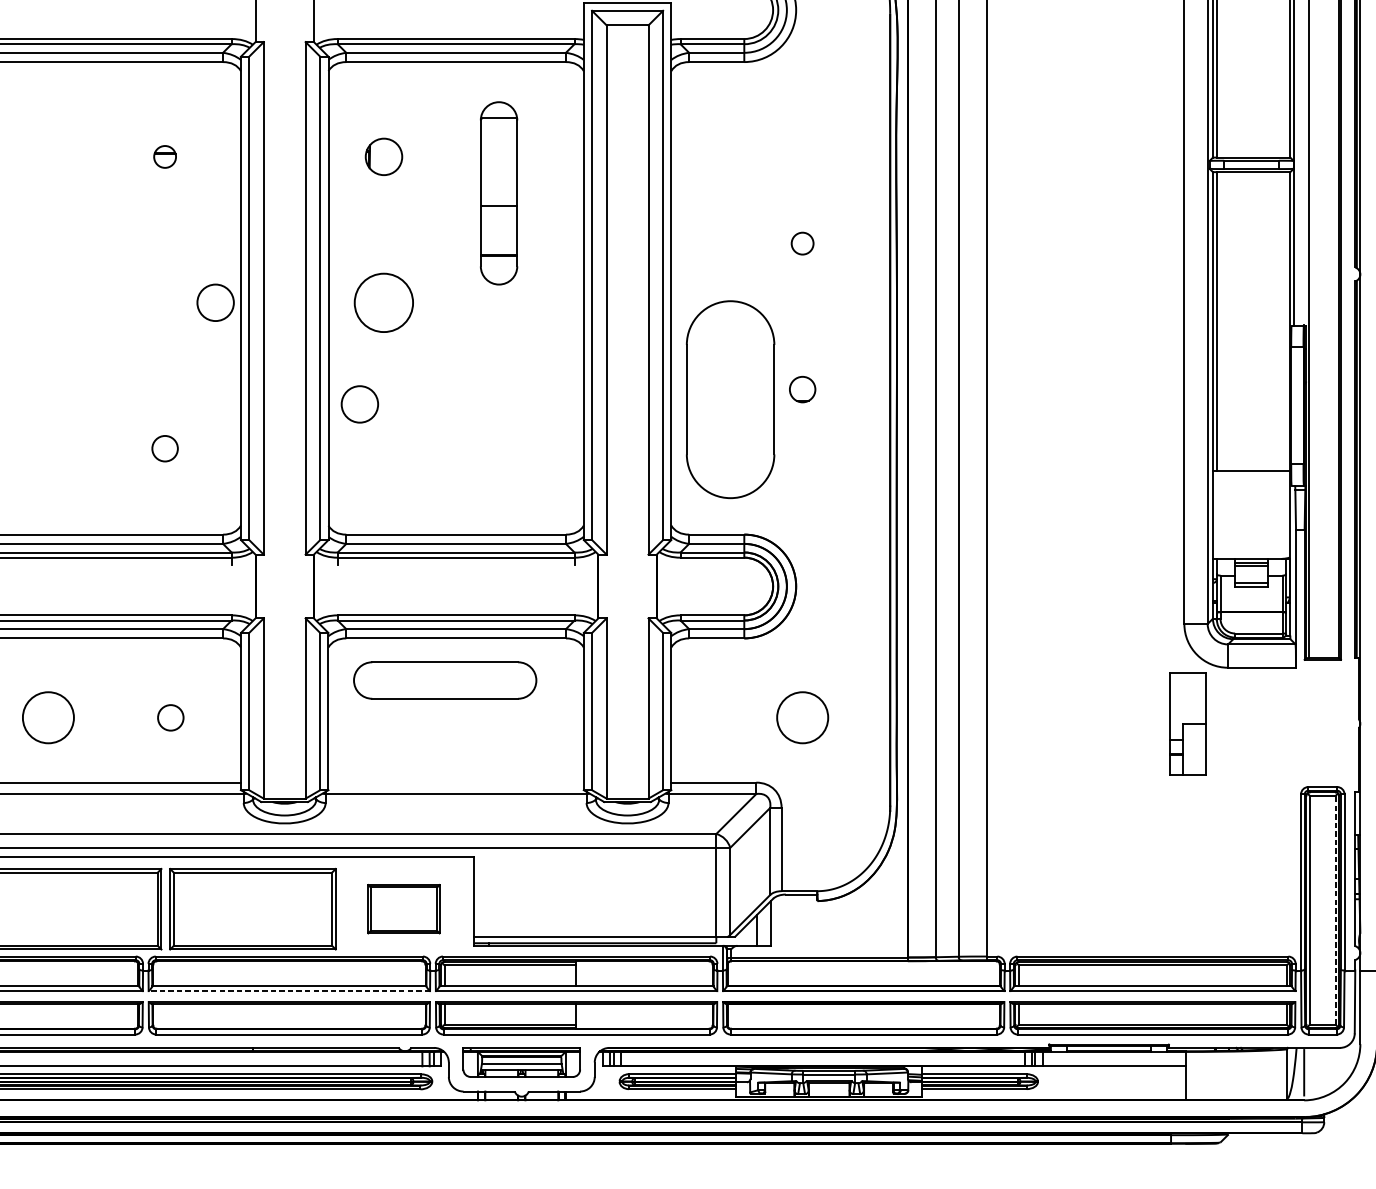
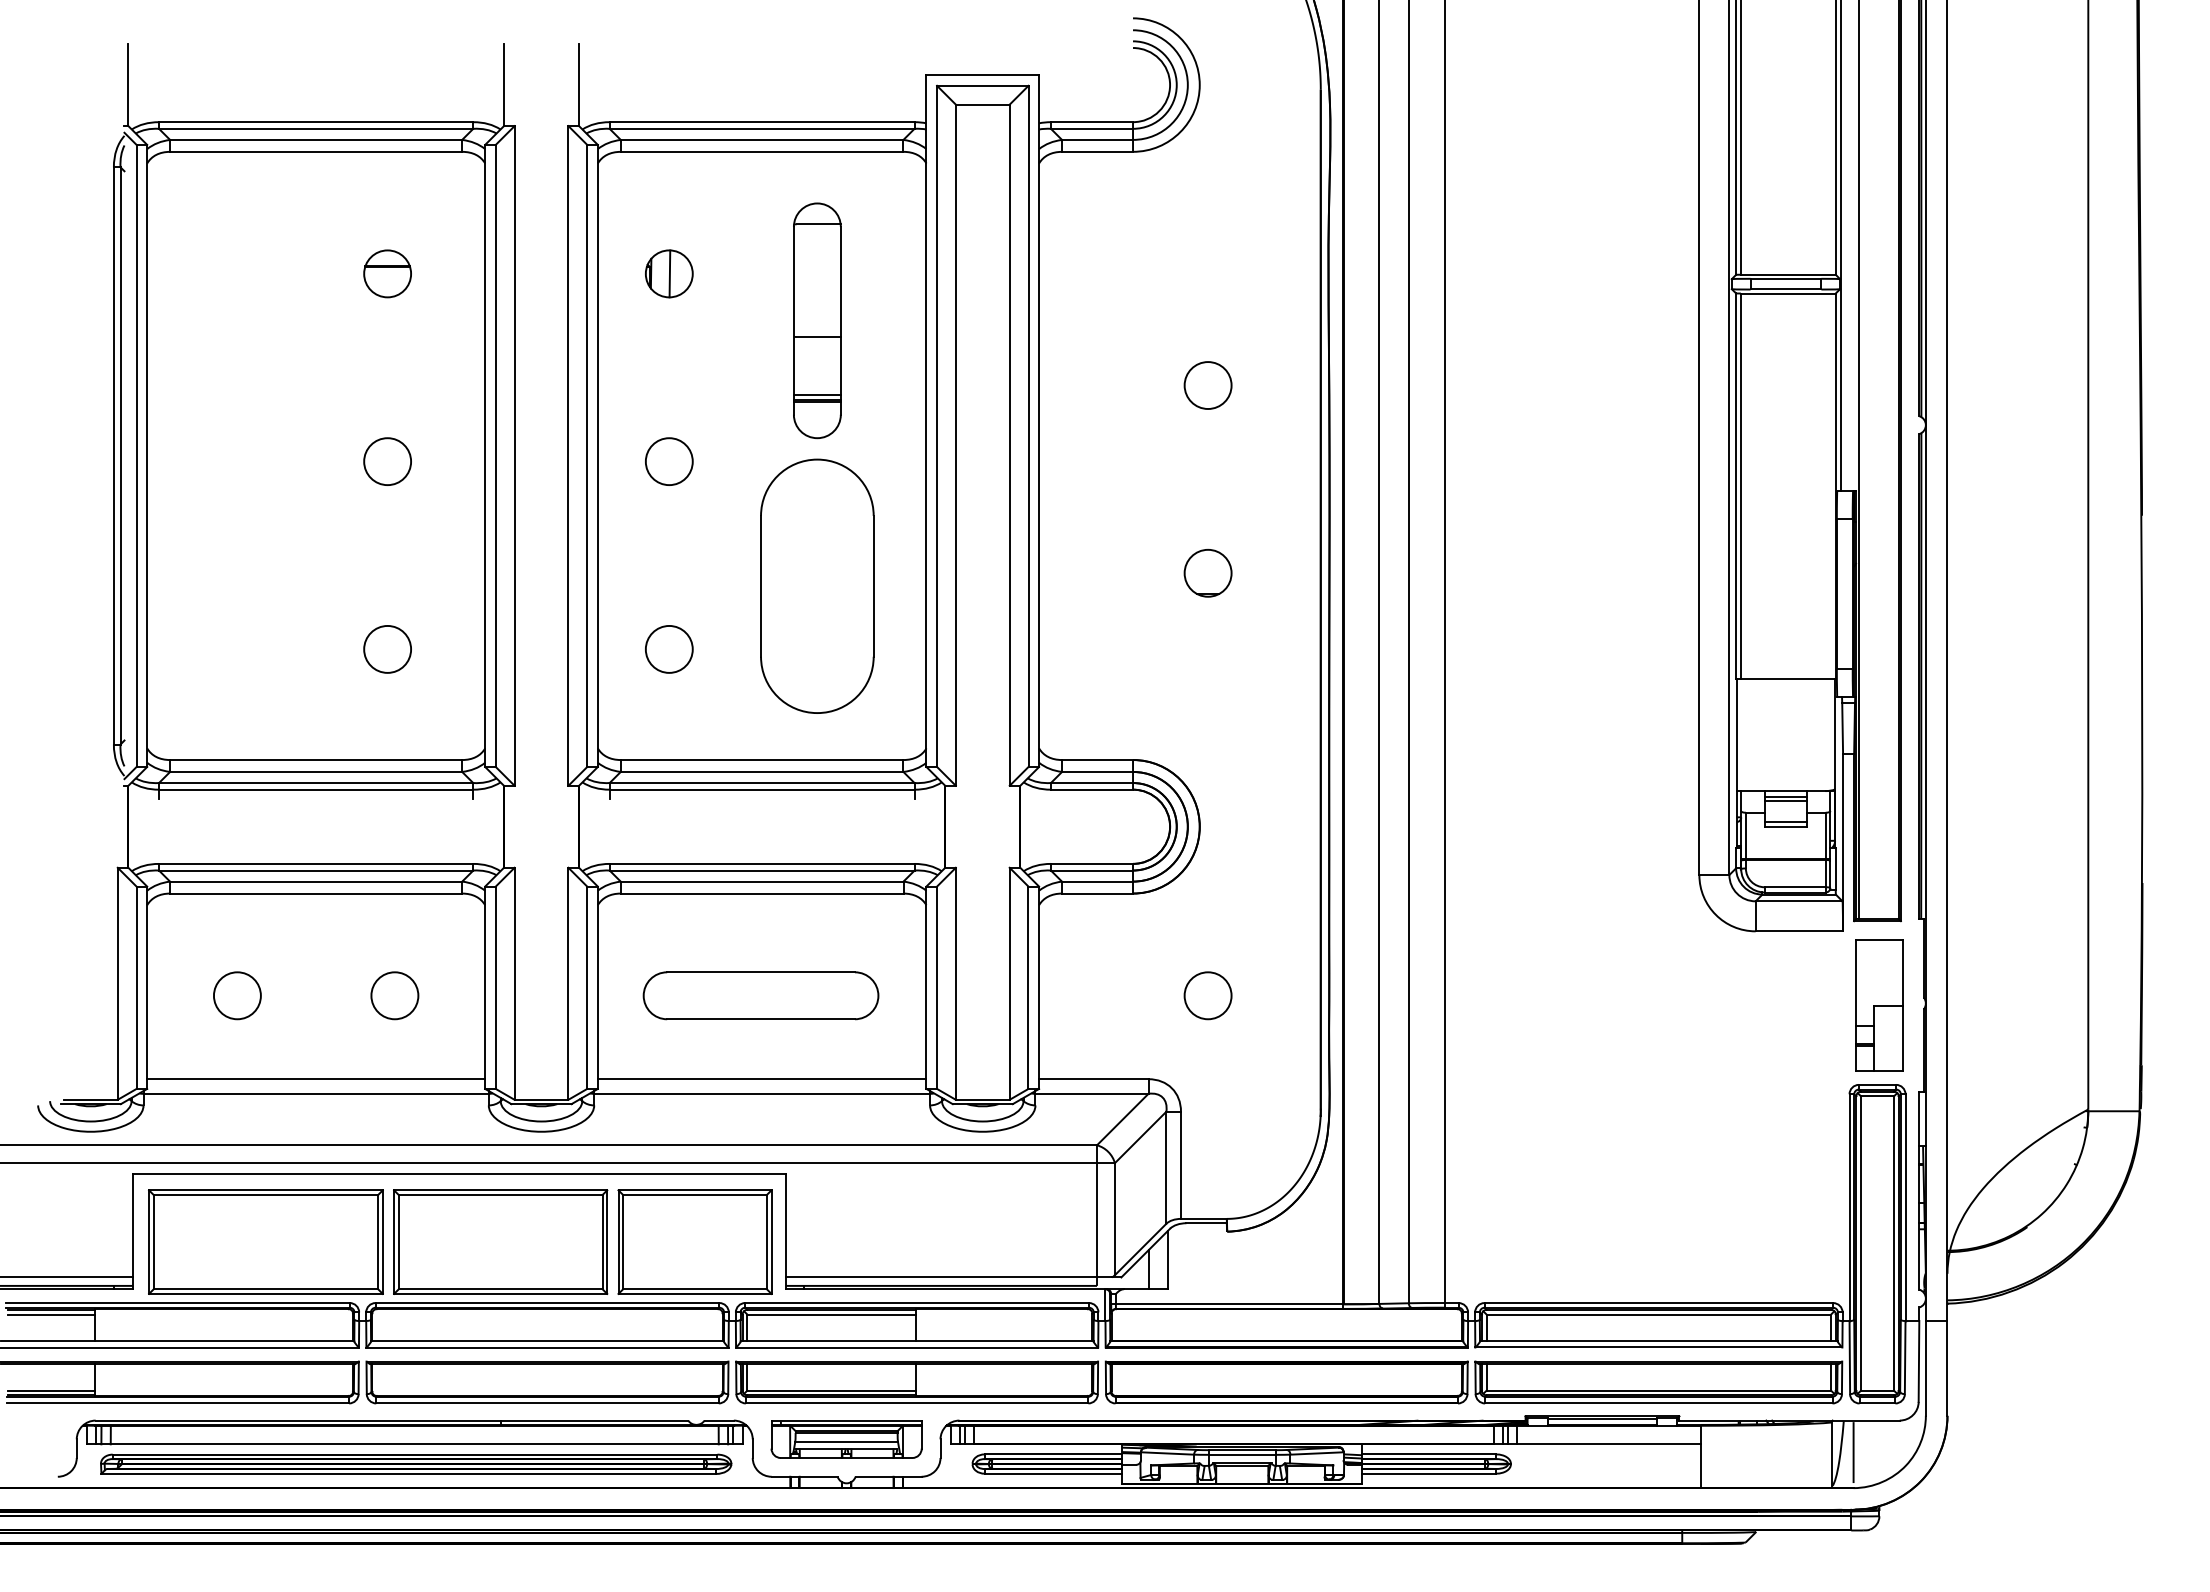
part: (165, 156) -> (387, 273), size x1.67
line: (384, 156) -> (669, 273), added
circle: (802, 243) -> (1207, 385), size x1.67
line: (498, 251) -> (816, 395), added
circle: (215, 302) -> (387, 461), moved
circle: (384, 302) -> (669, 461), size x0.62
part: (802, 389) -> (1207, 573), size x1.43
part: (730, 399) -> (817, 585), moved
circle: (360, 404) -> (669, 649), moved
circle: (165, 448) -> (387, 649), size x1.43
part: (444, 680) -> (760, 995), moved
circle: (48, 717) -> (237, 995), size x0.71
circle: (170, 717) -> (394, 995), size x1.43
circle: (802, 717) -> (1207, 995), size x0.71
part: (1187, 723) -> (1879, 1005), moved
line: (455, 782) -> (761, 1079), added
part: (403, 908) -> (694, 1241), size x1.67
line: (1335, 910) -> (1894, 1243), dashed -> solid
line: (289, 991) -> (547, 1347), dashed -> solid

